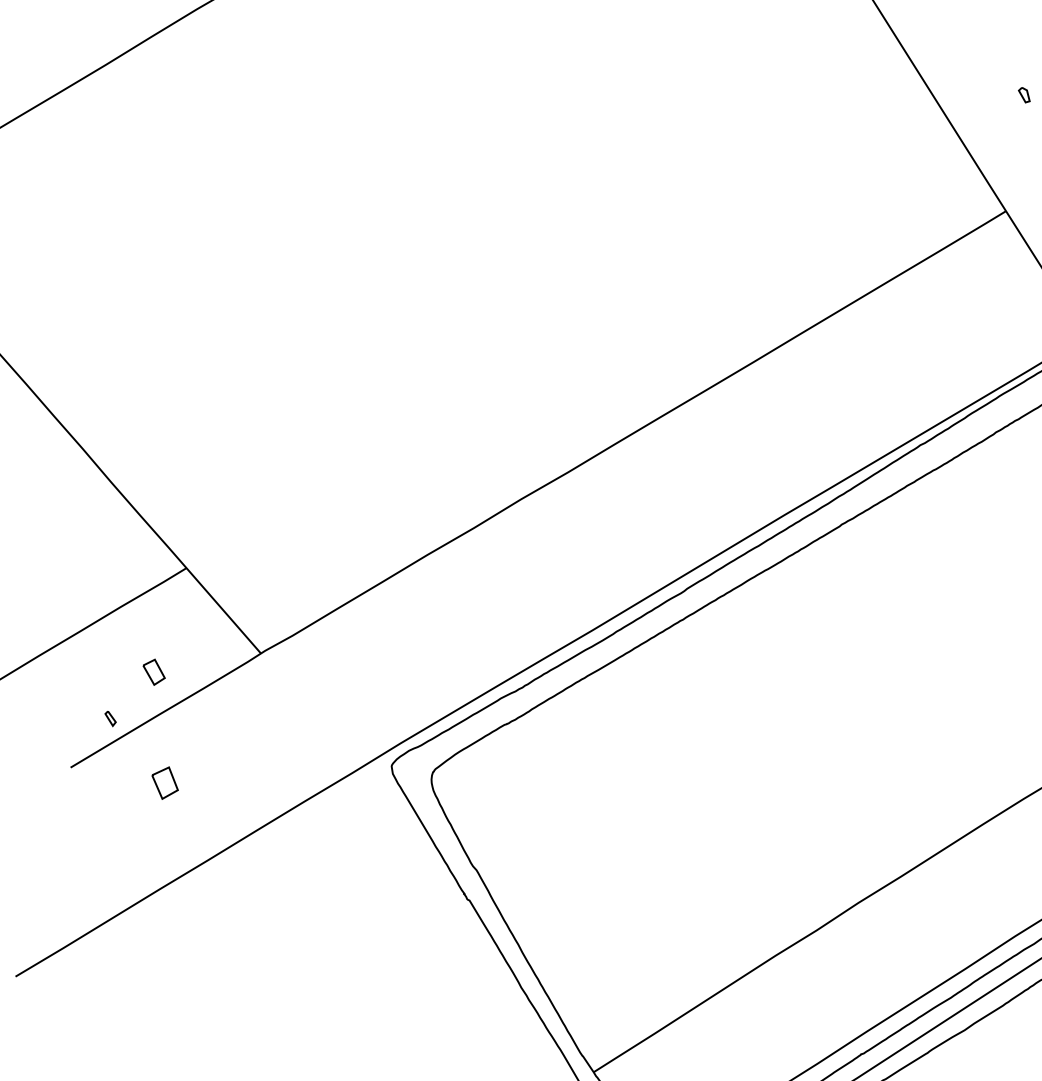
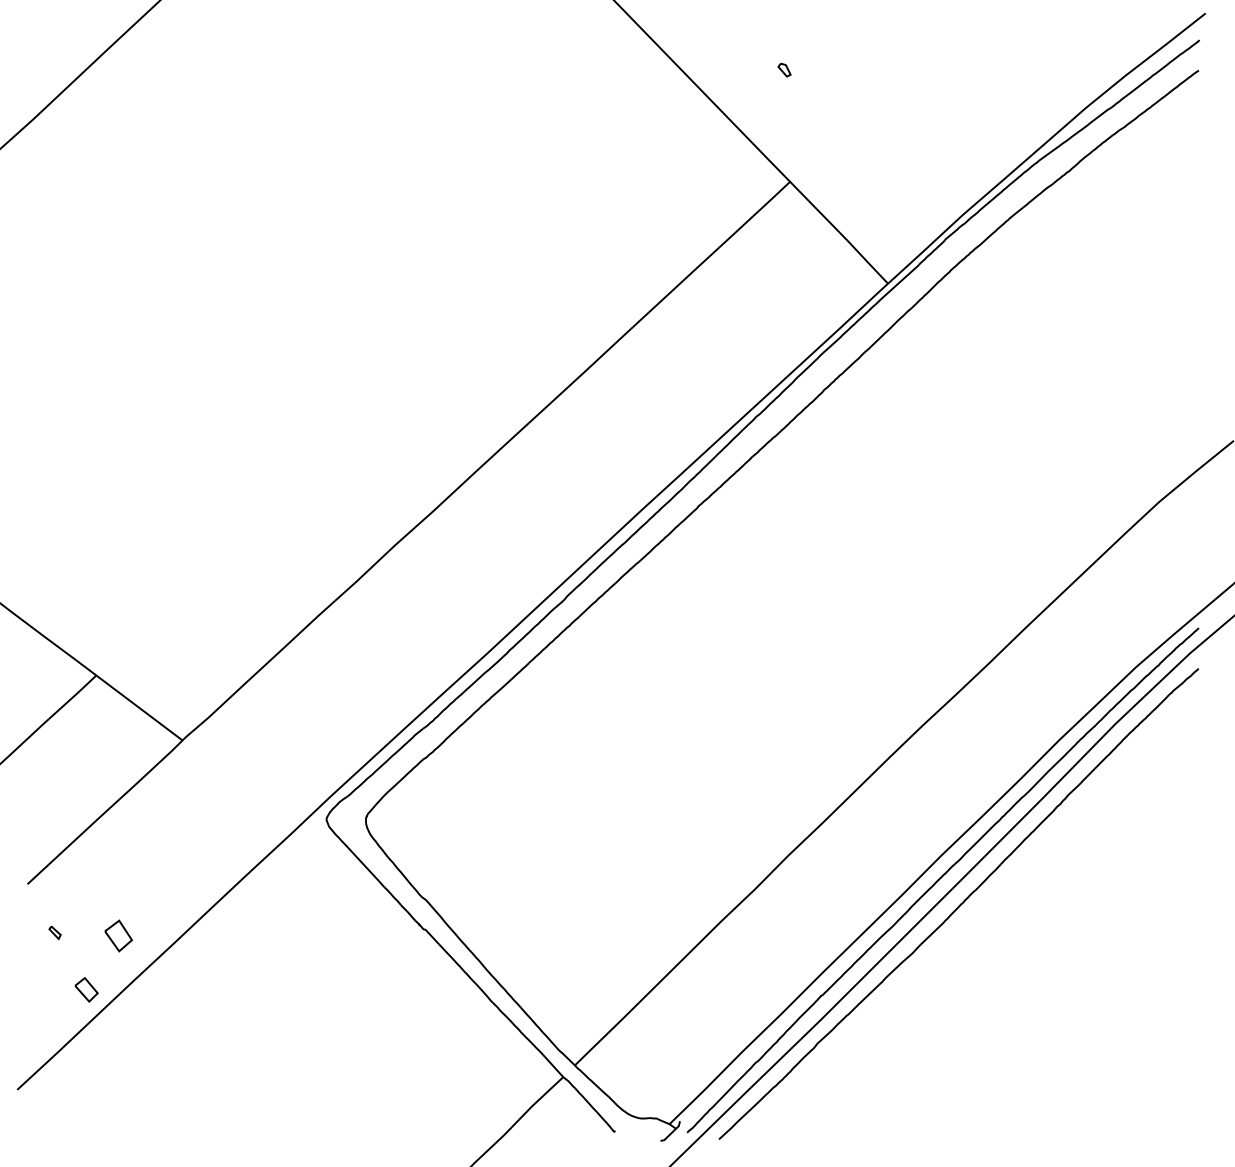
part: (154, 671) -> (86, 989), moved
part: (109, 719) -> (54, 933), moved
part: (165, 782) -> (118, 935), moved

